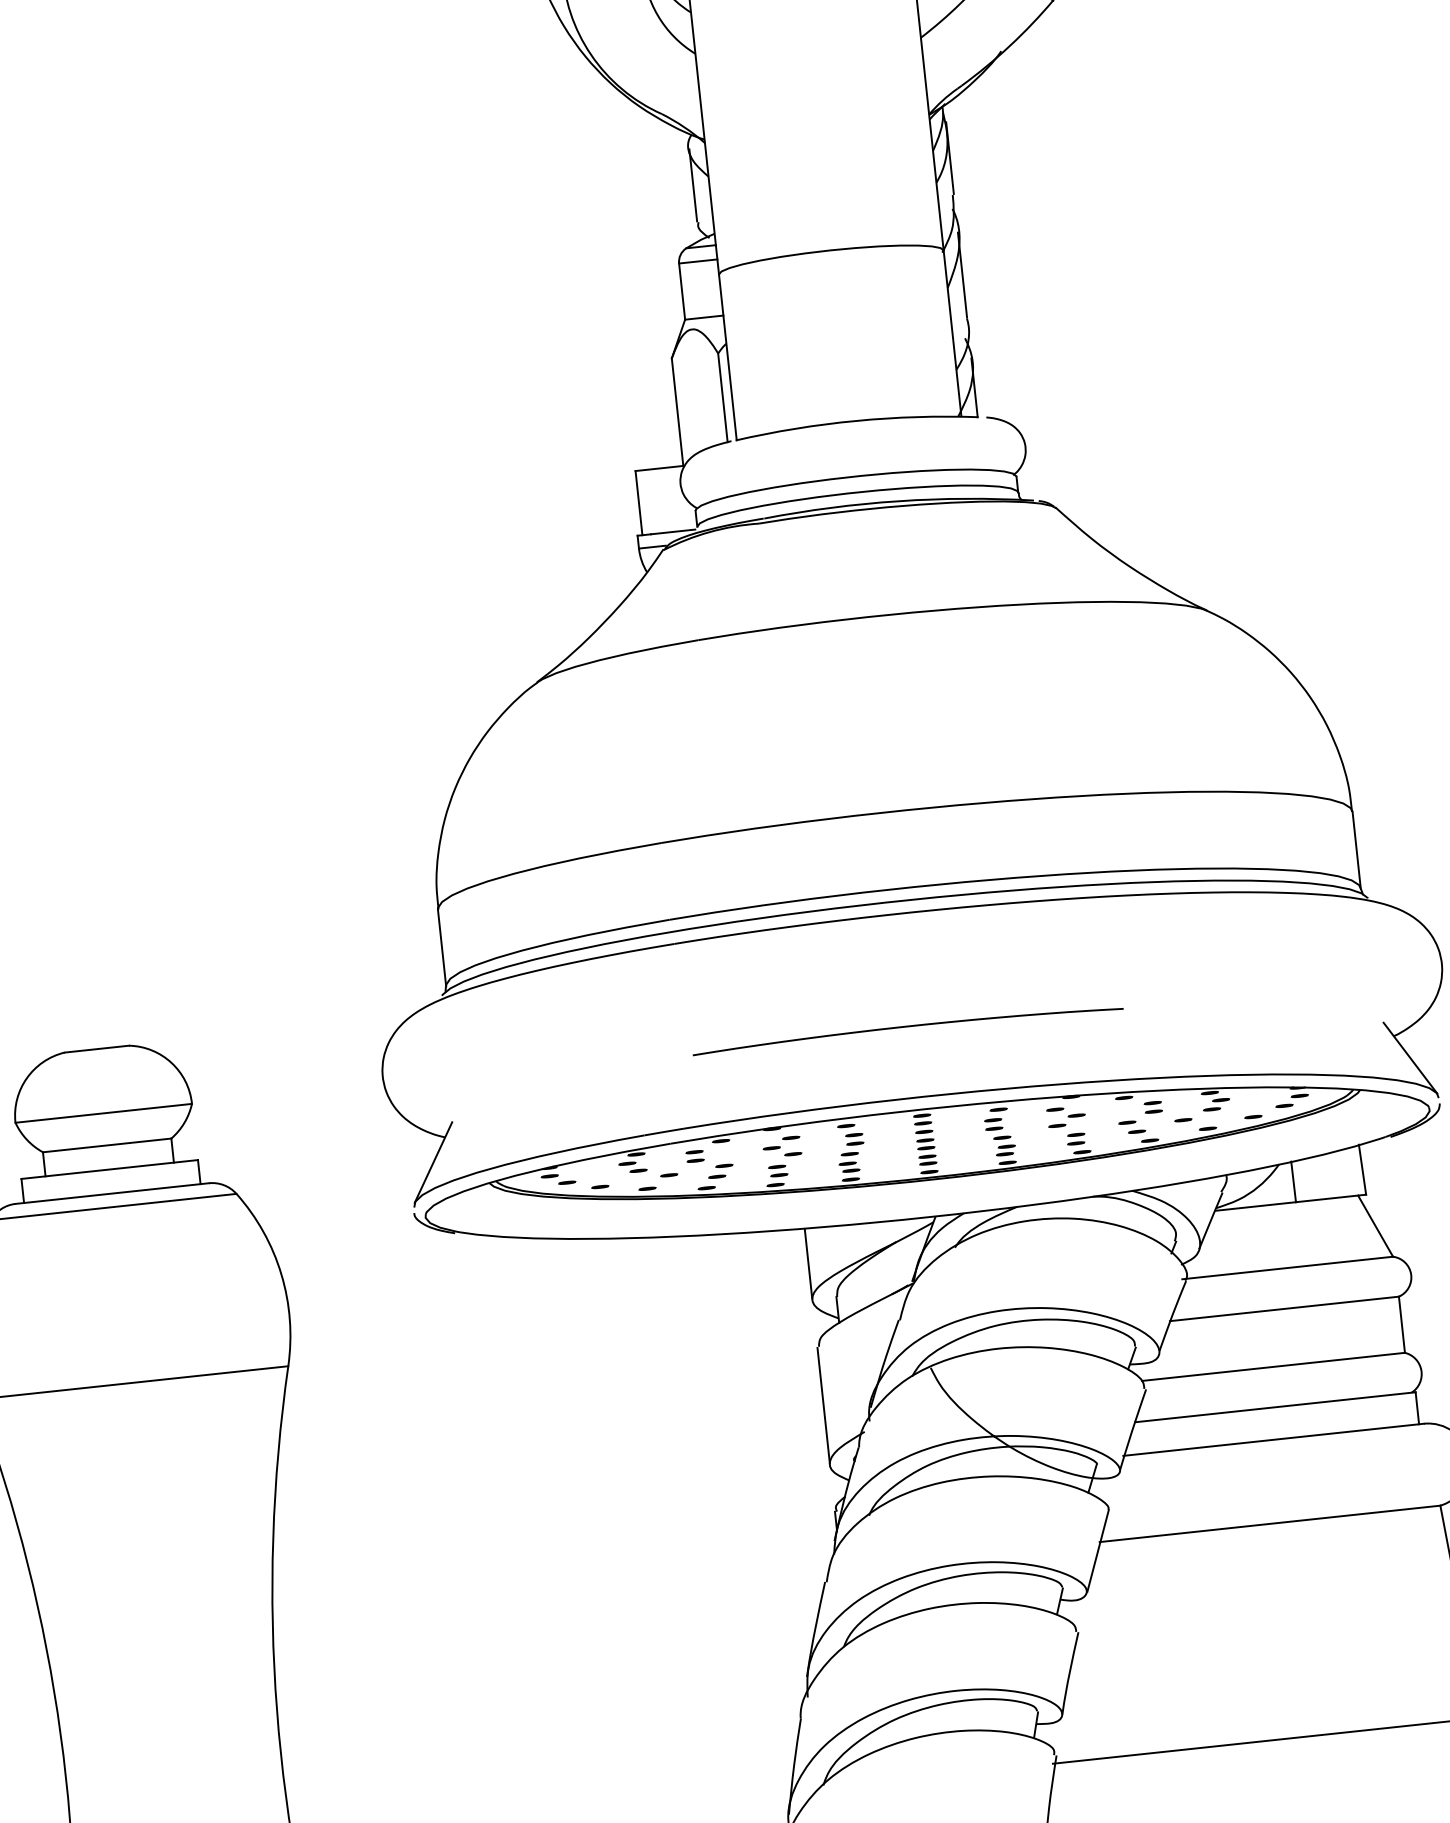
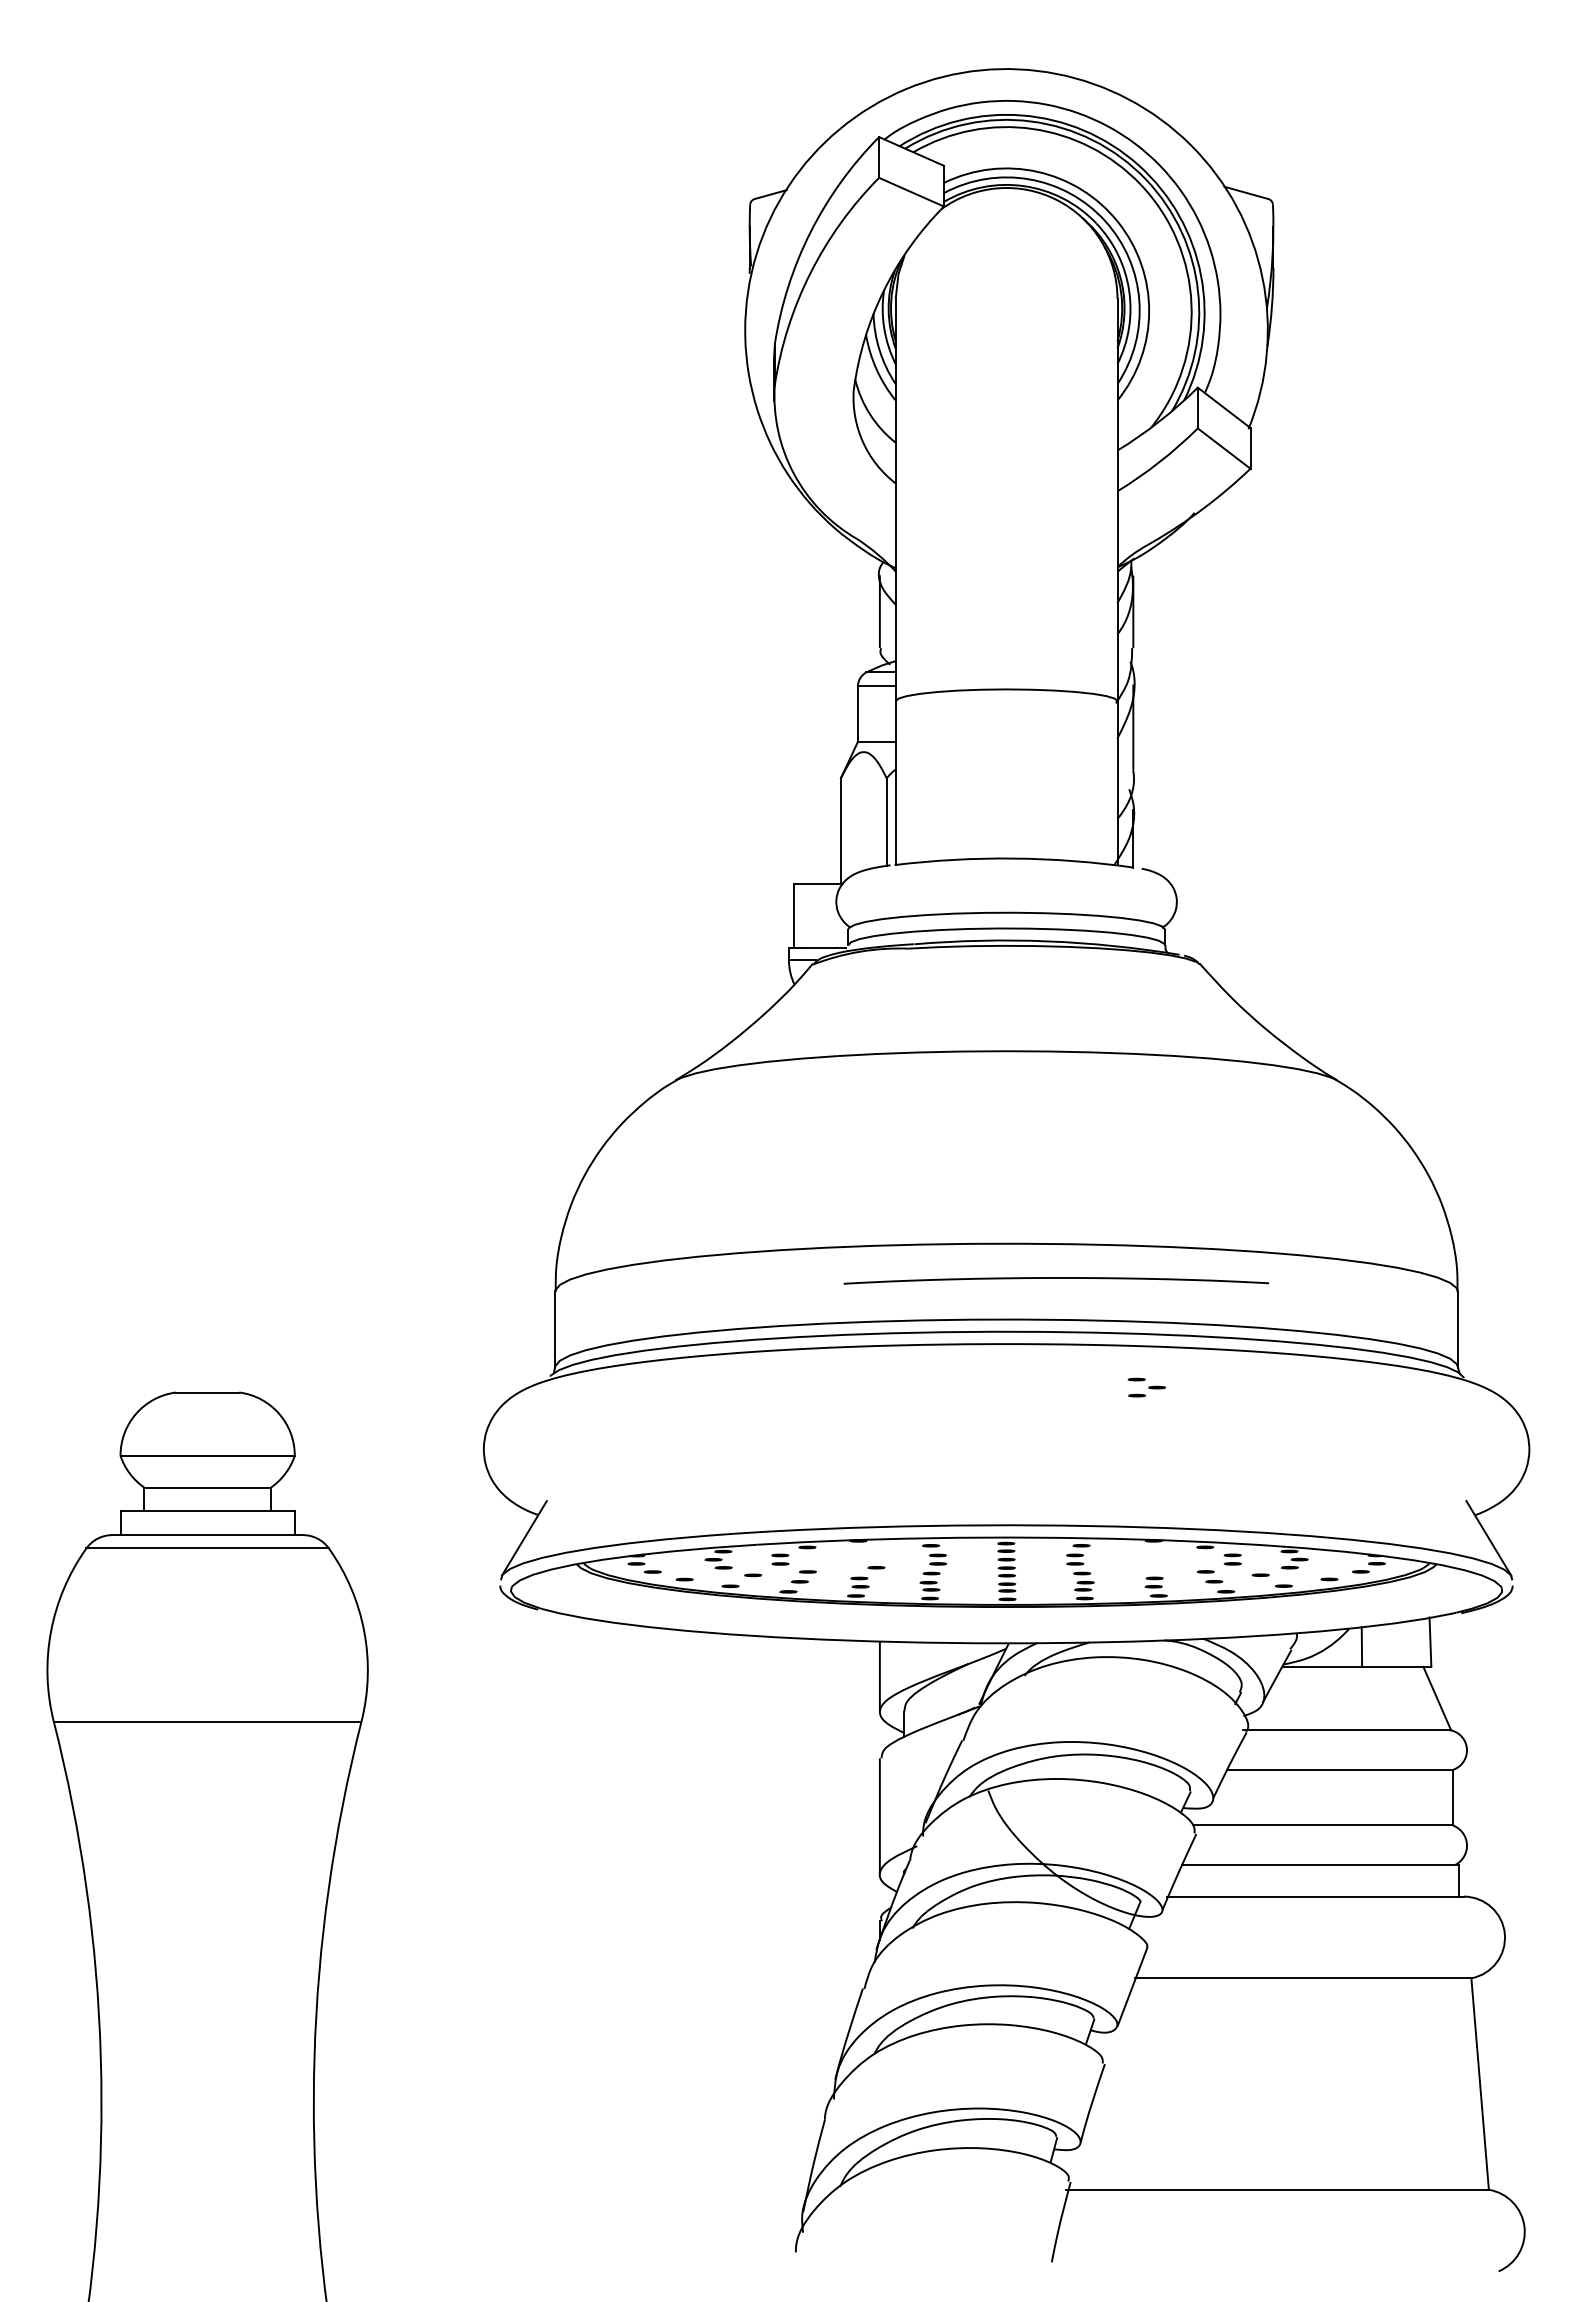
curve: (906, 1027) -> (1055, 1278), moved
part: (1065, 1116) -> (1146, 1387), moved
part: (781, 1142) -> (866, 1555), removed

